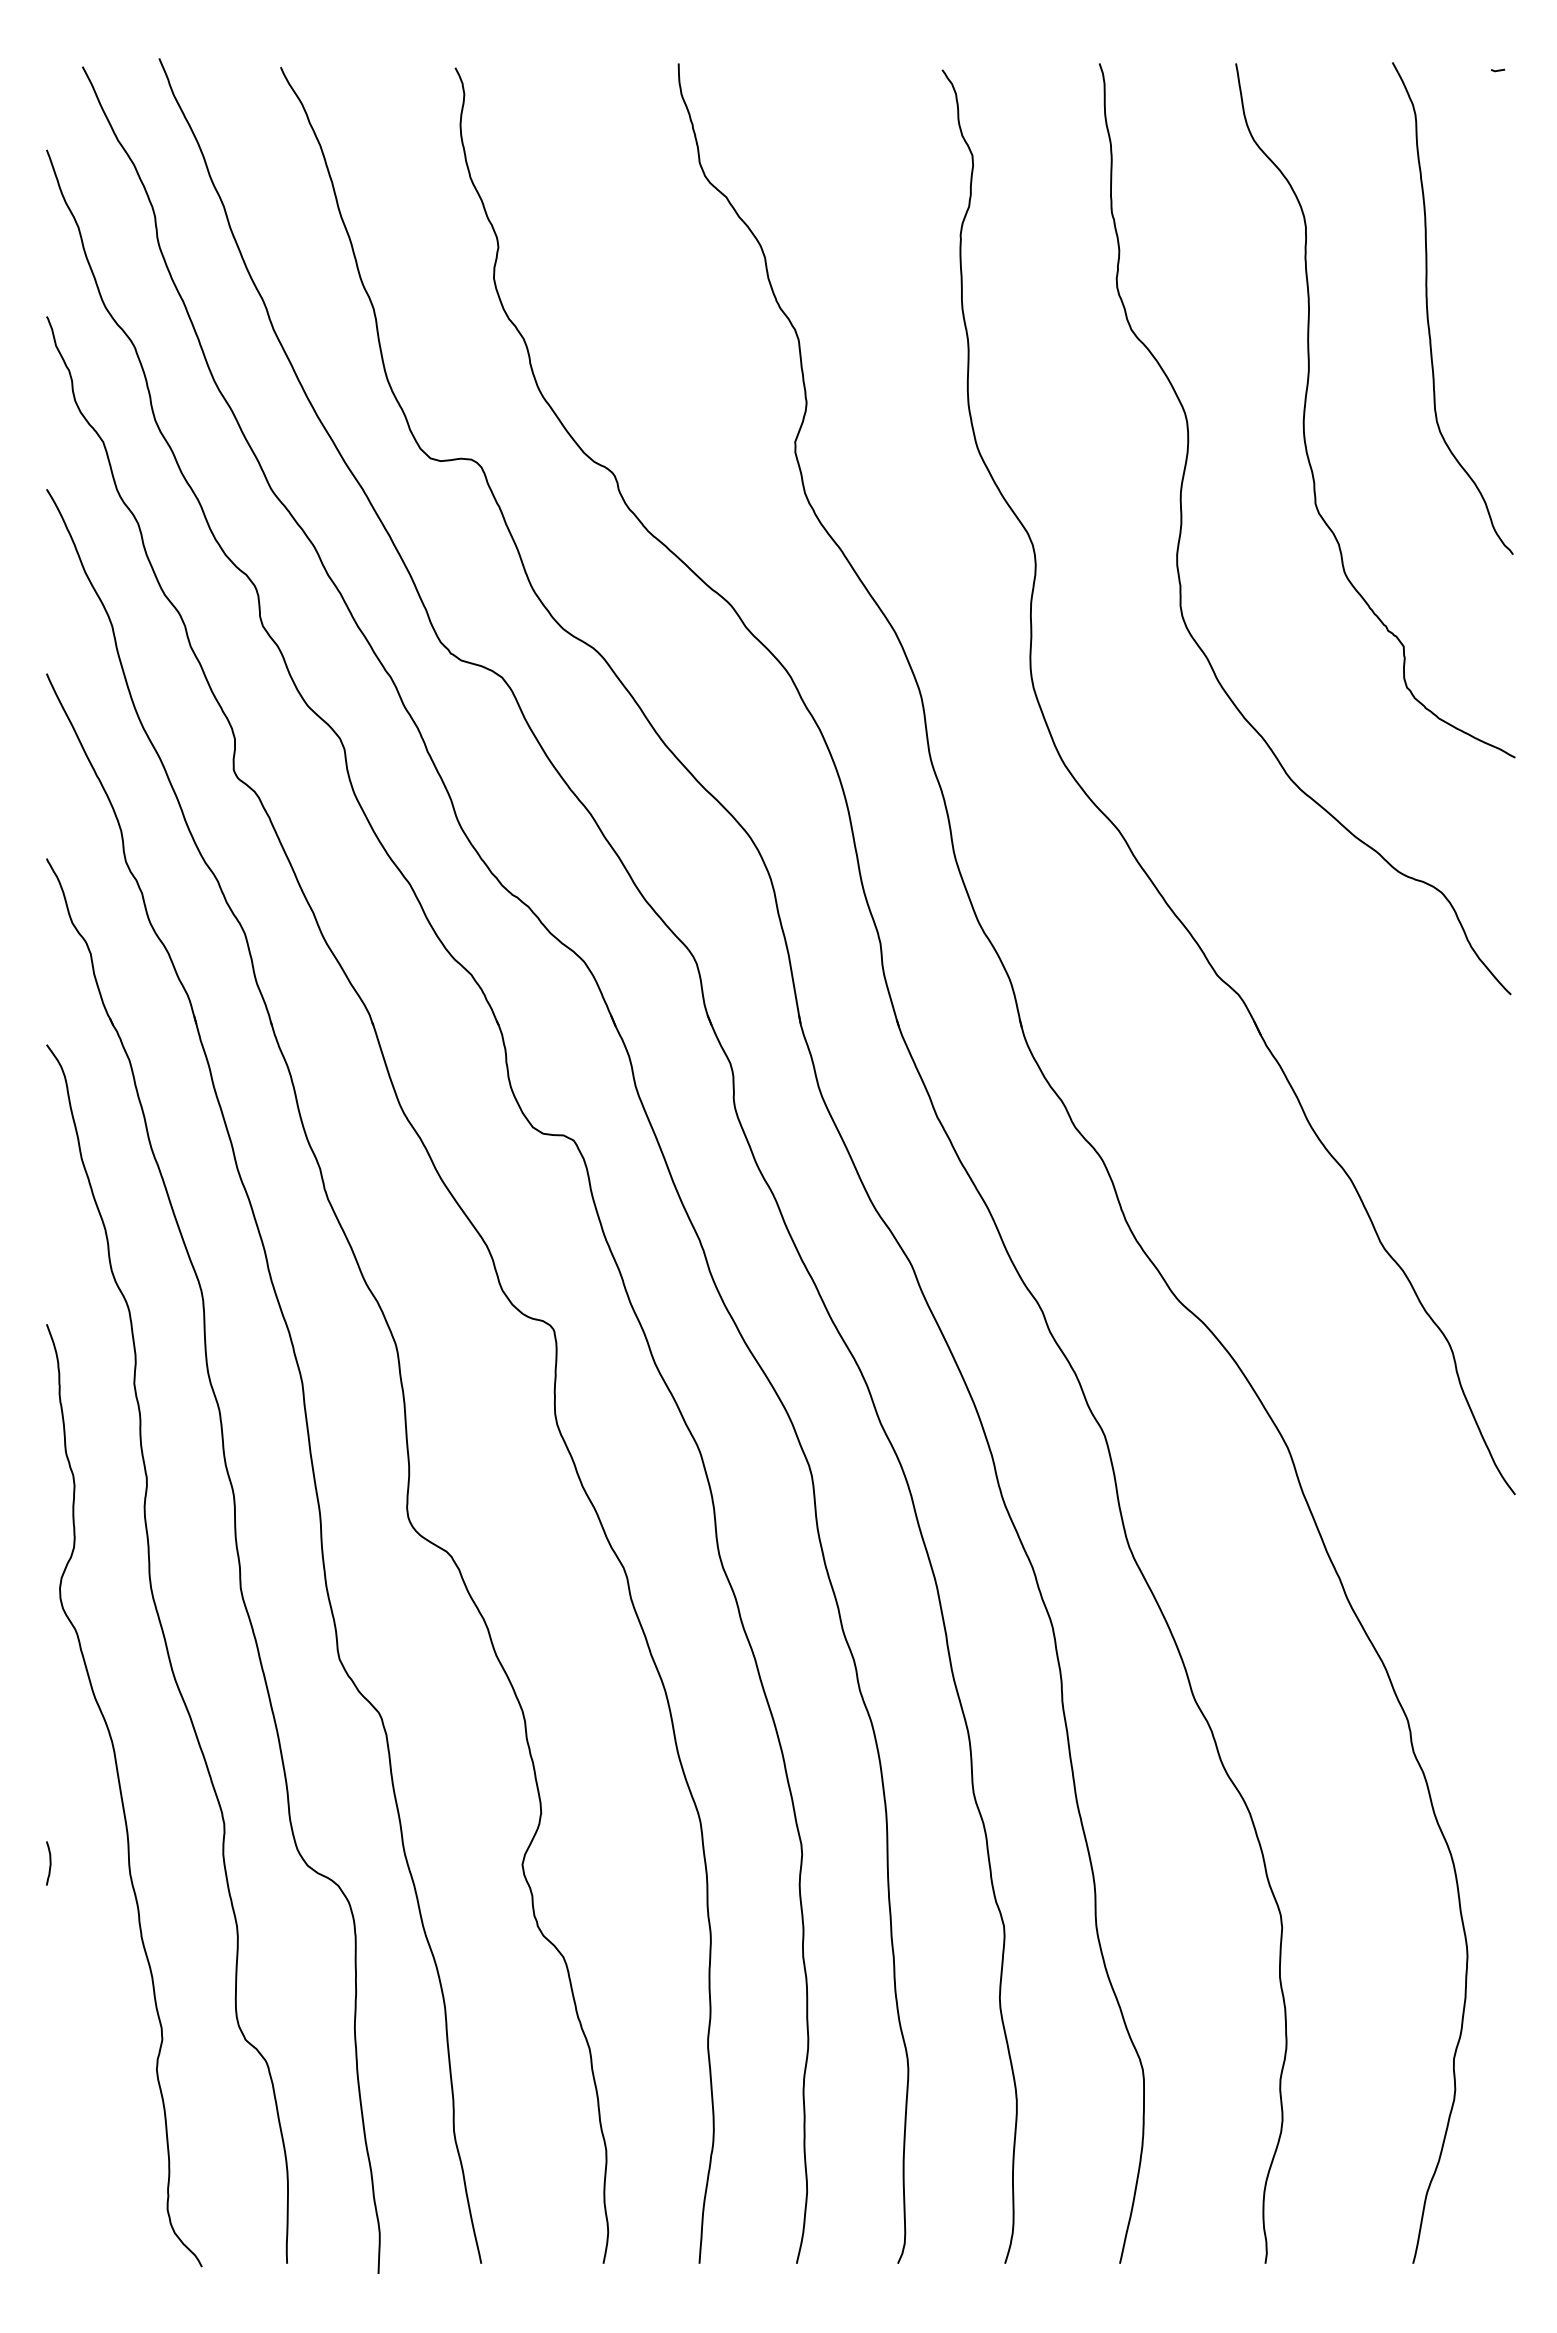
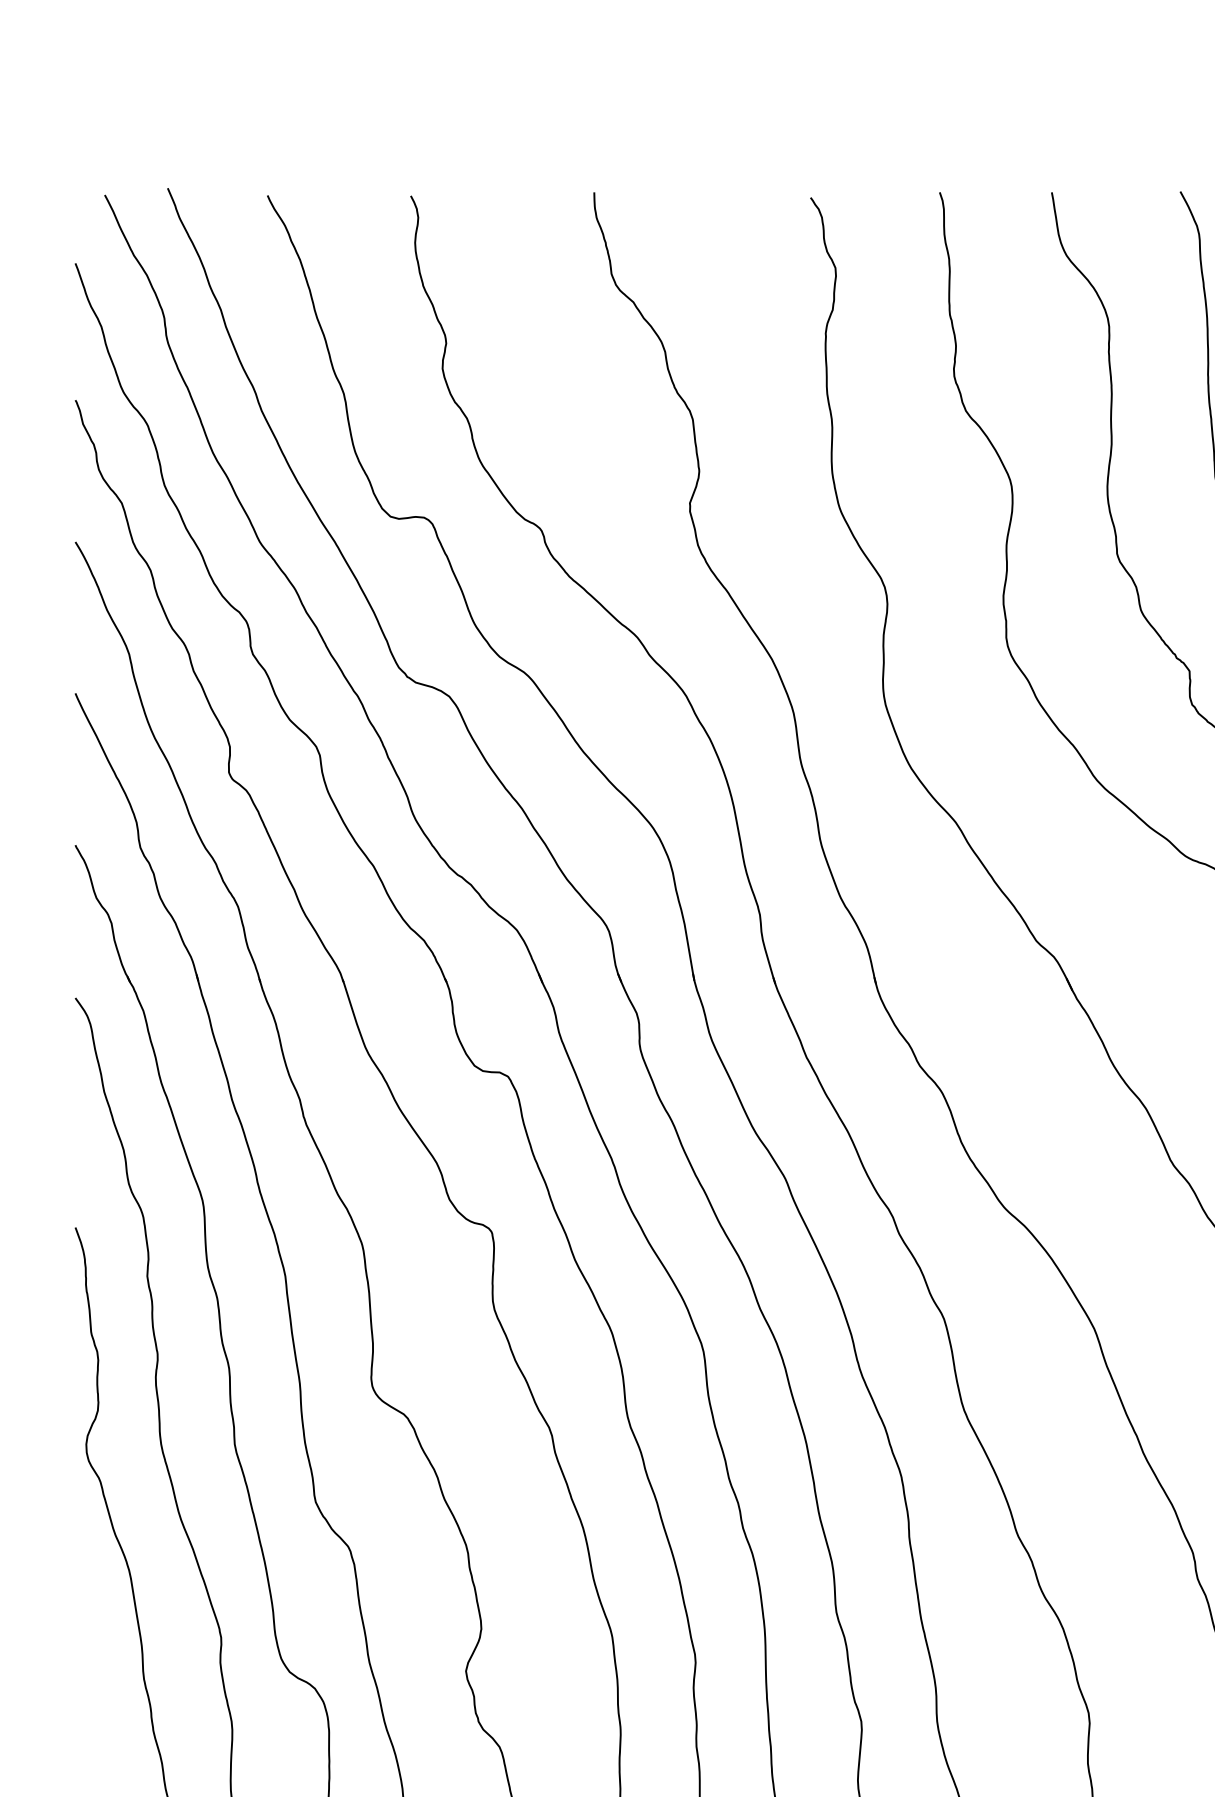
curve: (49, 1863) -> (77, 1670), removed

